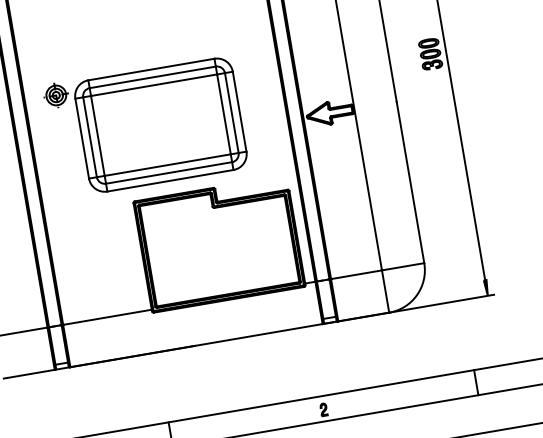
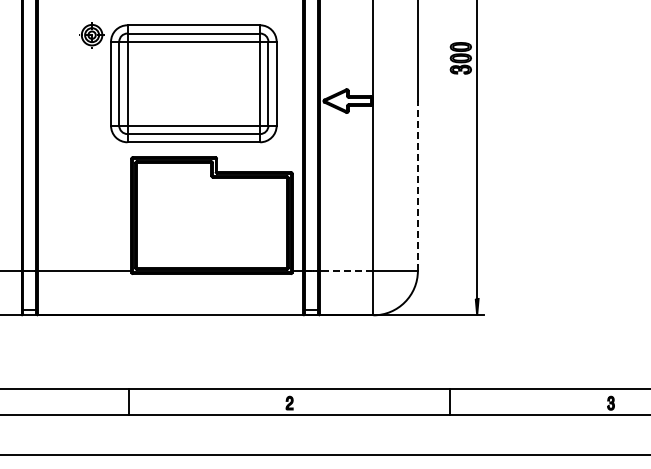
part: (146, 126) -> (178, 82), moved
line: (410, 182) -> (417, 185), solid -> dashed
line: (356, 274) -> (346, 270), solid -> dashed

